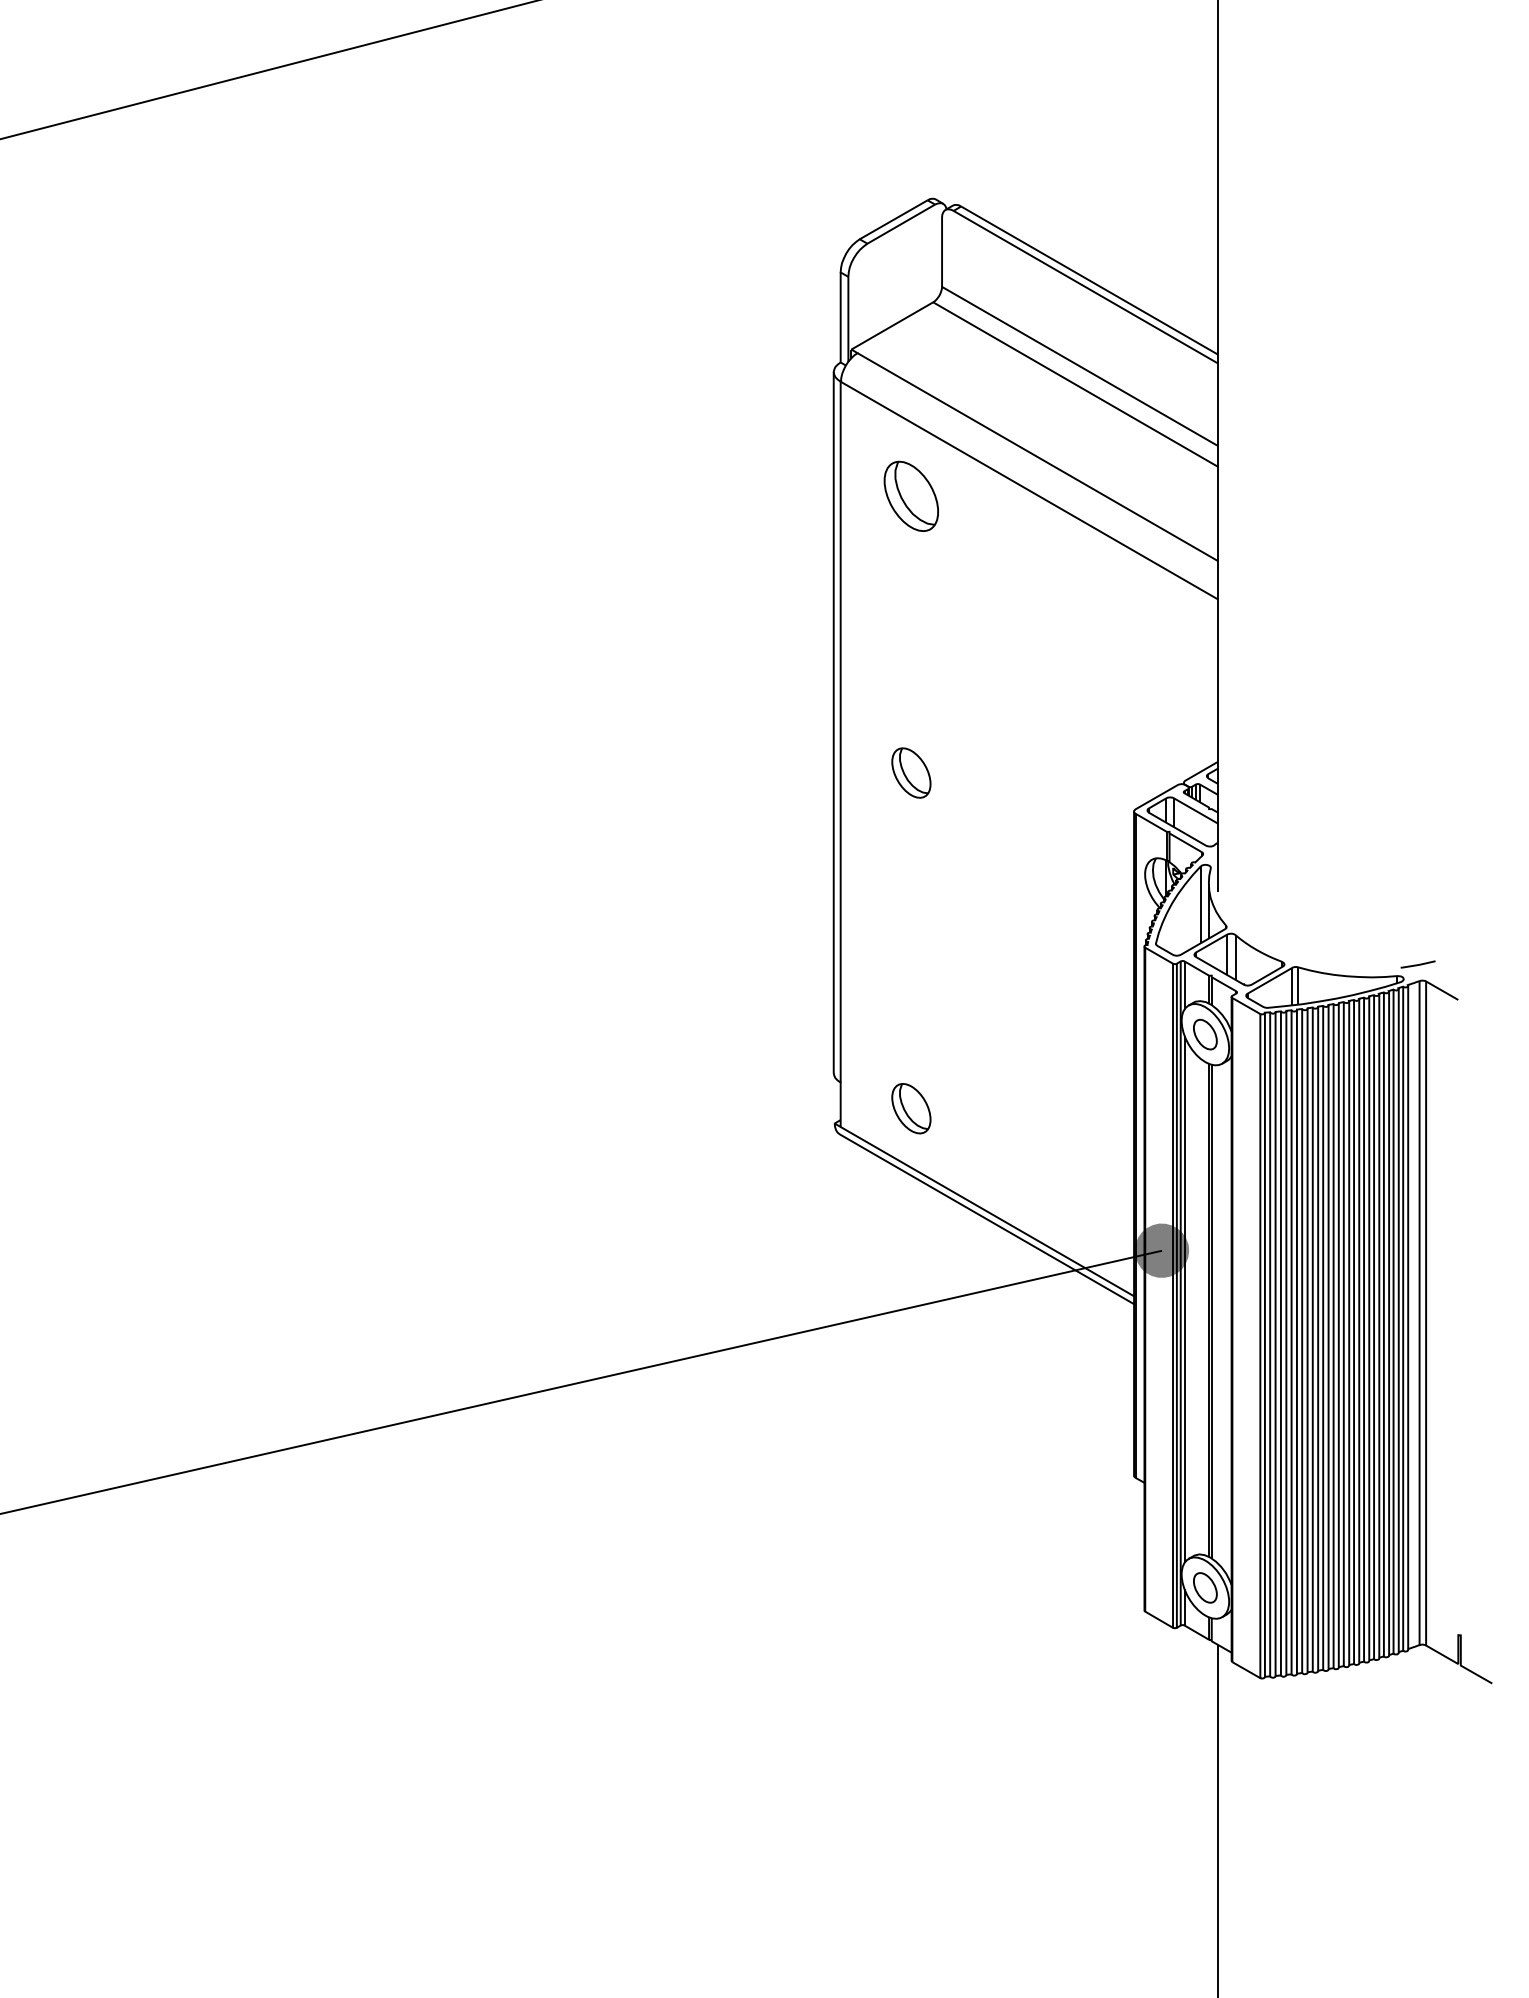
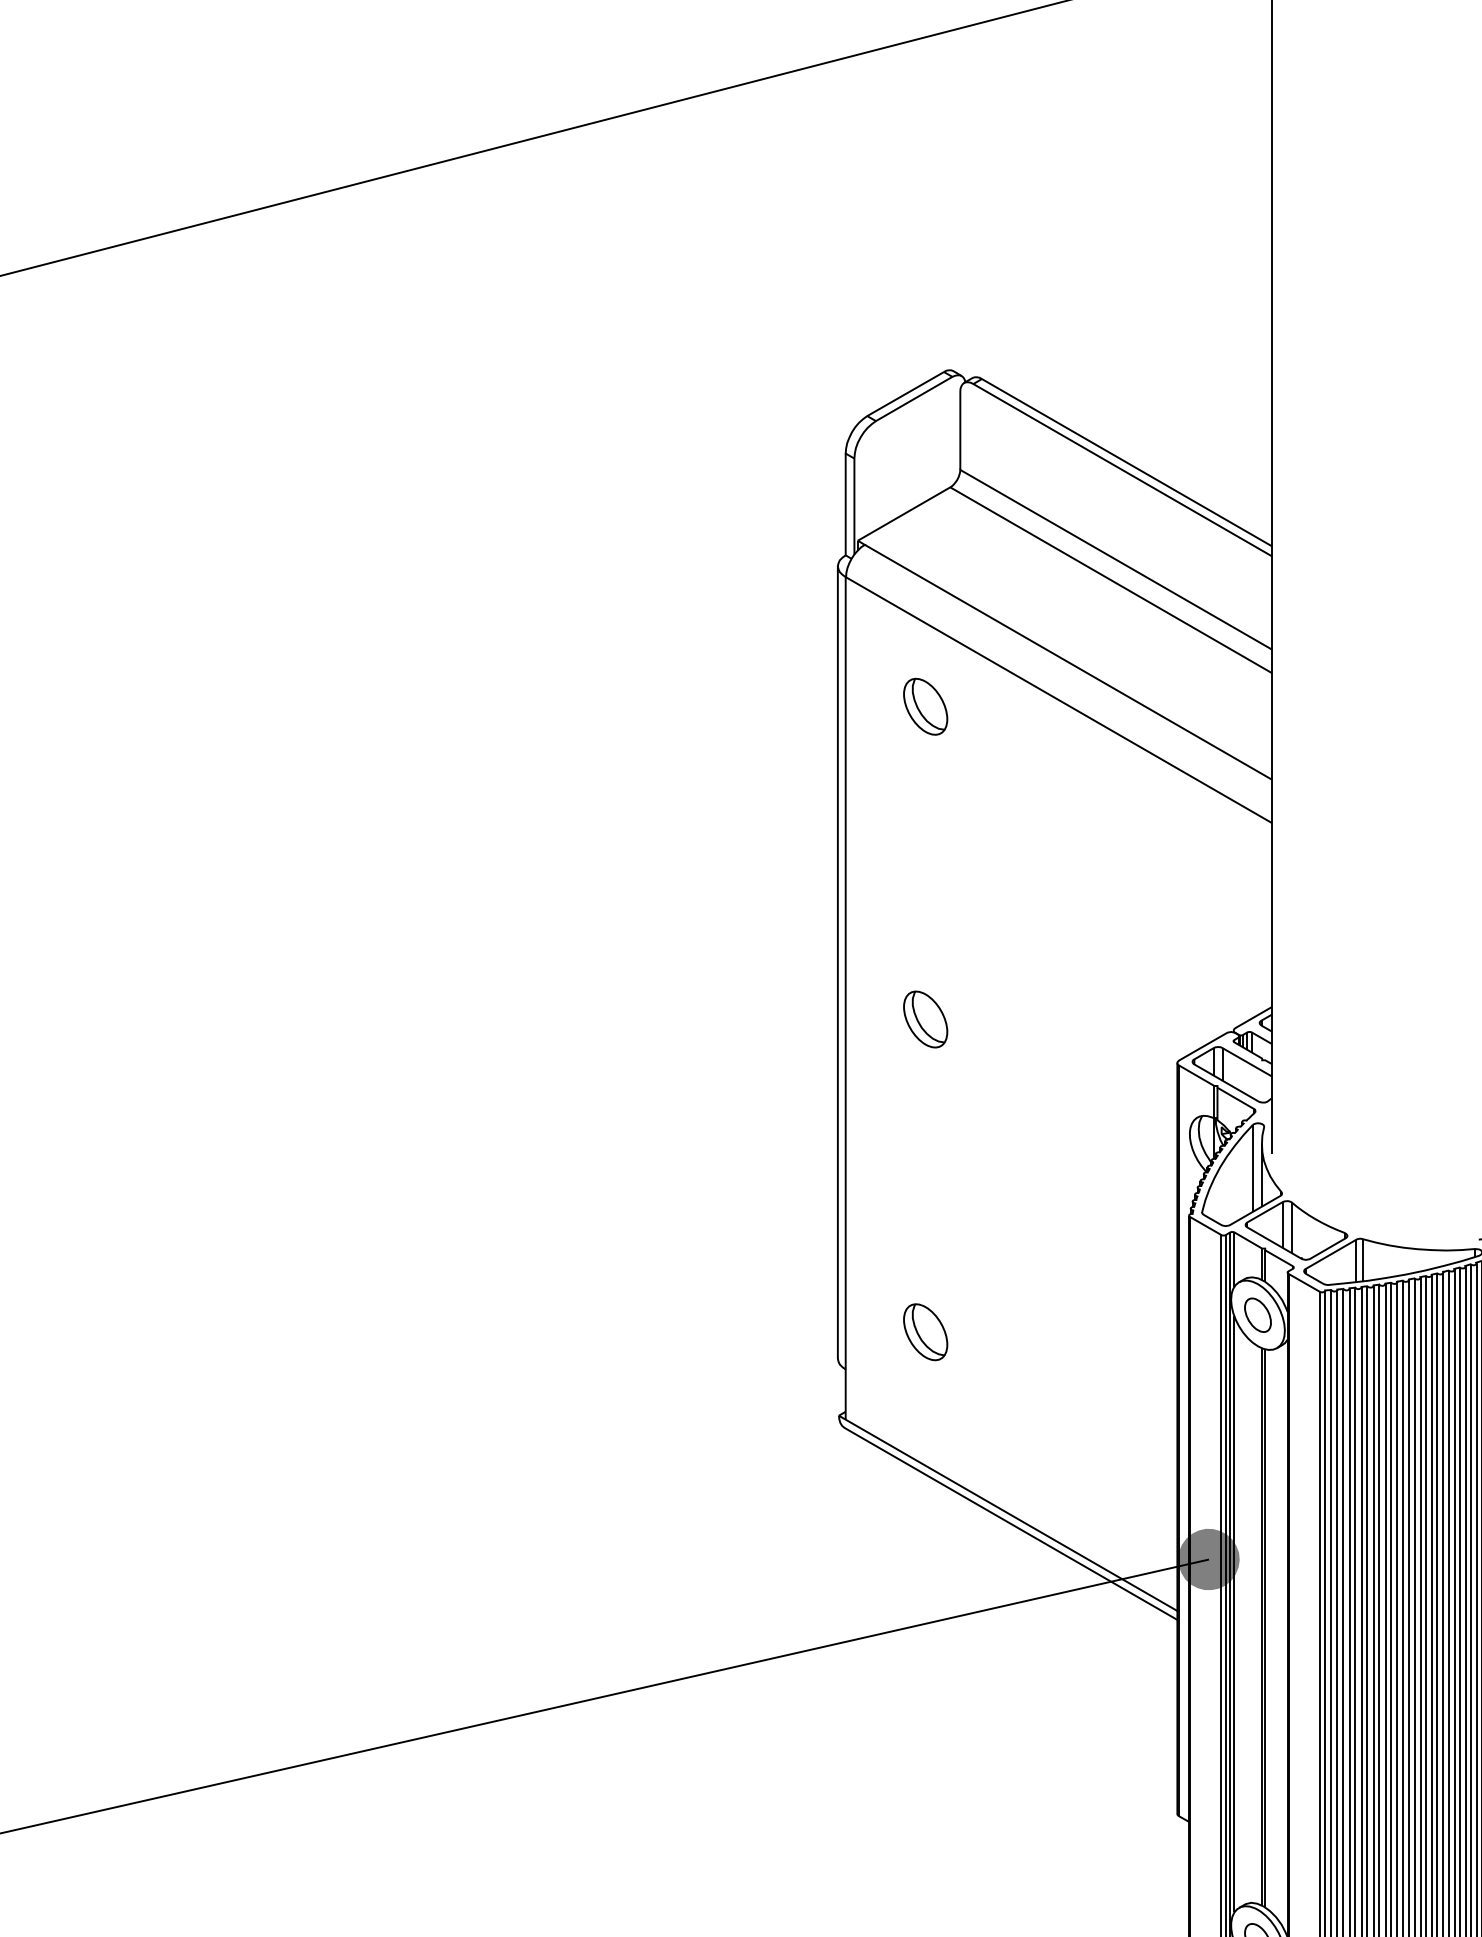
part: (911, 496) -> (925, 706), size x0.71
part: (911, 1108) -> (925, 1332), moved

